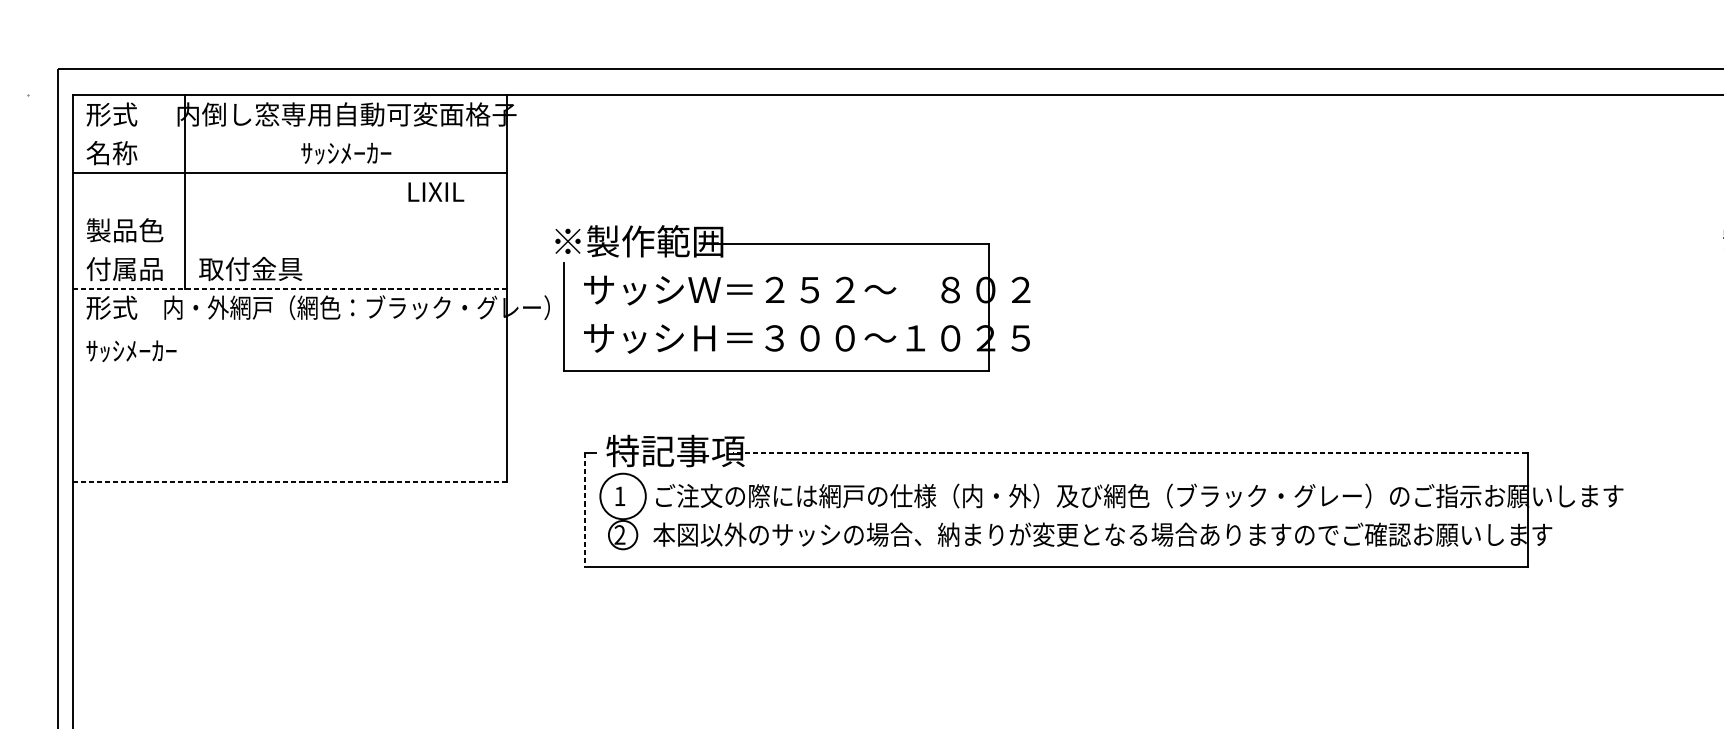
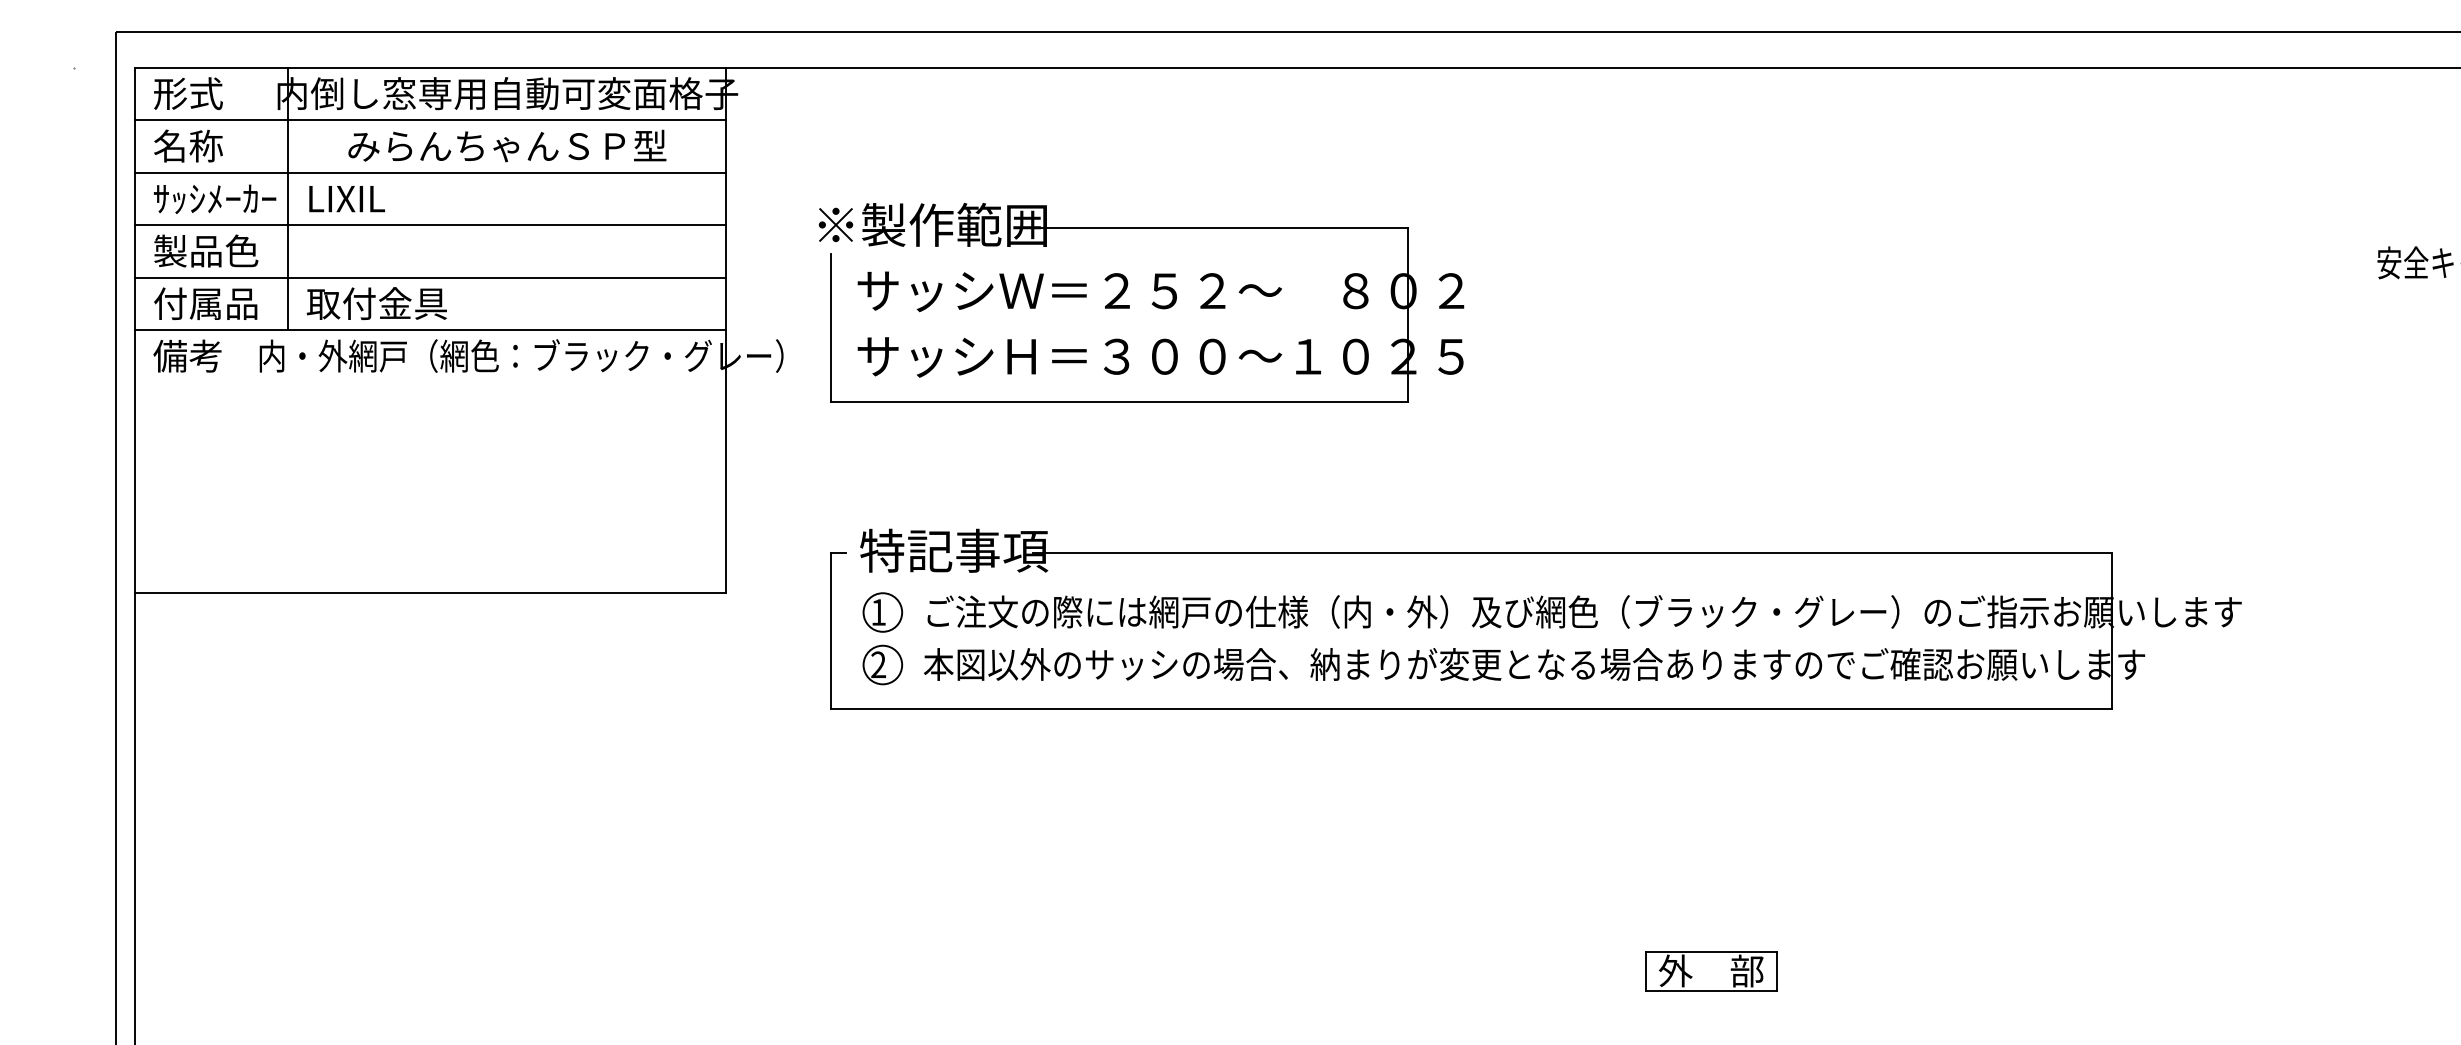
line: (290, 134) -> (430, 120), added
text: (346, 152) -> (507, 145), ｻｯｼﾒｰｶｰ -> みらんちゃんＳＰ型
text: (435, 192) -> (346, 199), moved
line: (290, 211) -> (430, 225), added
line: (290, 249) -> (430, 277), added
line: (290, 288) -> (430, 330), dashed -> solid
part: (800, 299) -> (1151, 304), moved
text: (111, 307) -> (187, 355), 形式 -> 備考
text: (131, 350) -> (215, 198), moved
line: (1130, 453) -> (1571, 553), dashed -> solid
line: (290, 481) -> (430, 592), dashed -> solid
circle: (622, 496) -> (882, 612), size x0.62
line: (584, 509) -> (830, 630), dashed -> solid

